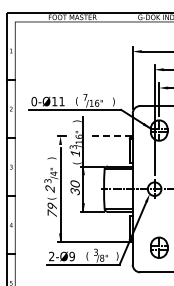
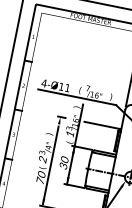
text: (34, 101) -> (44, 83), 0-Ø11 -> 4-Ø11
line: (109, 136) -> (101, 125), dashed -> solid
text: (53, 205) -> (42, 174), 79 -> 70

